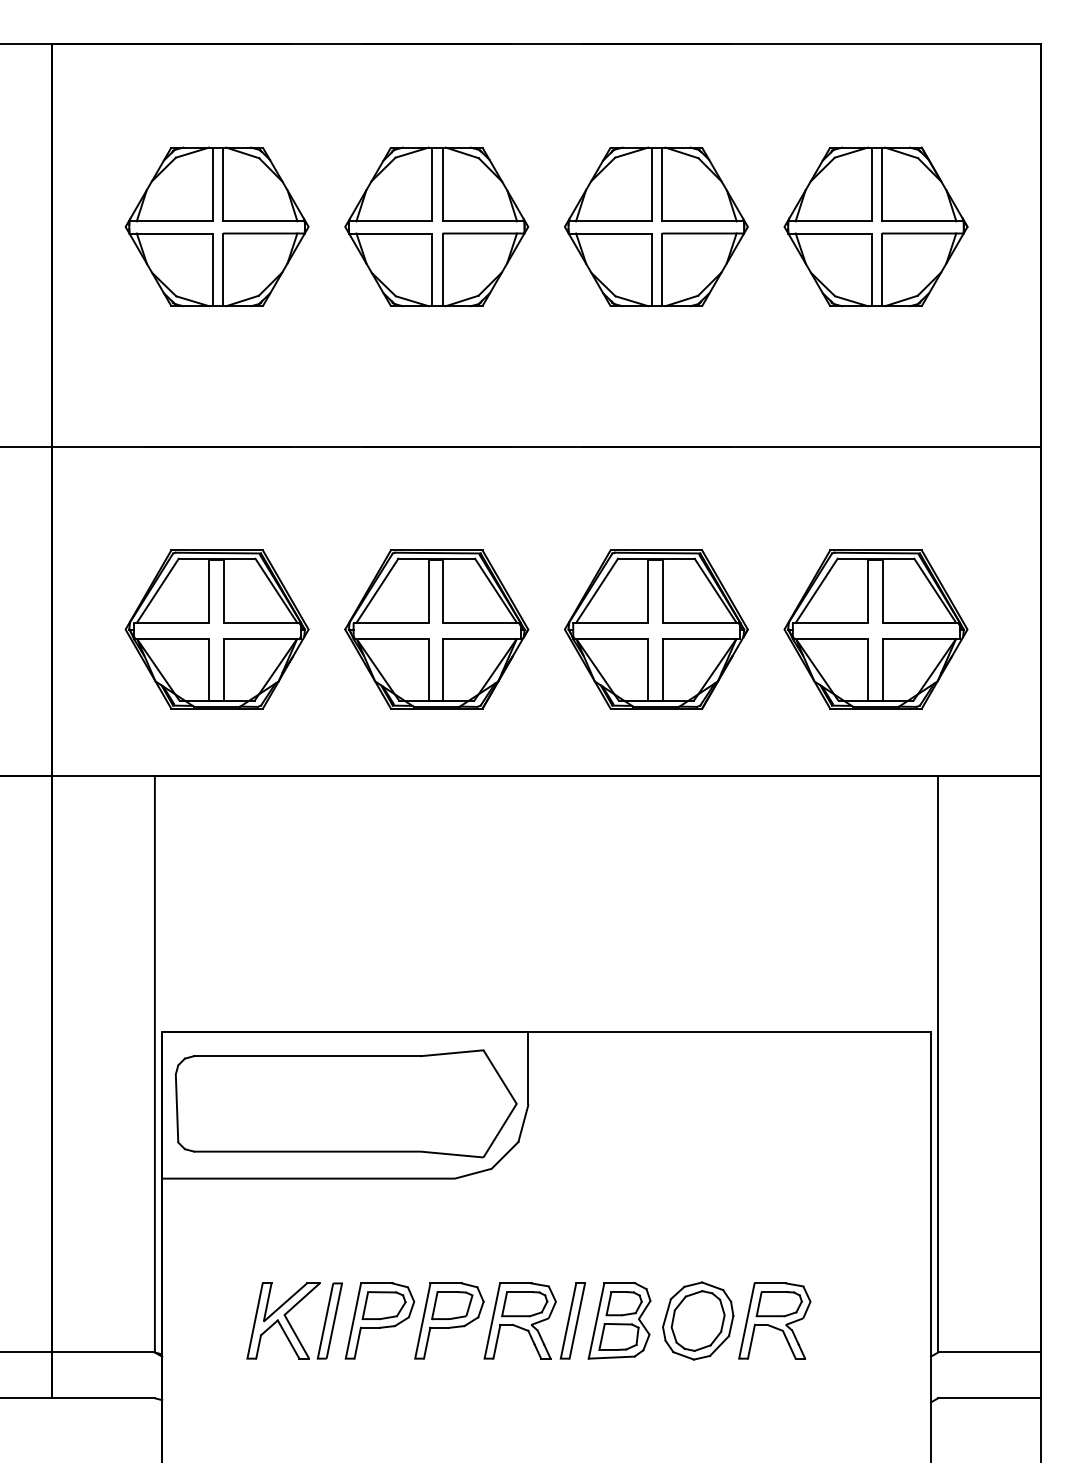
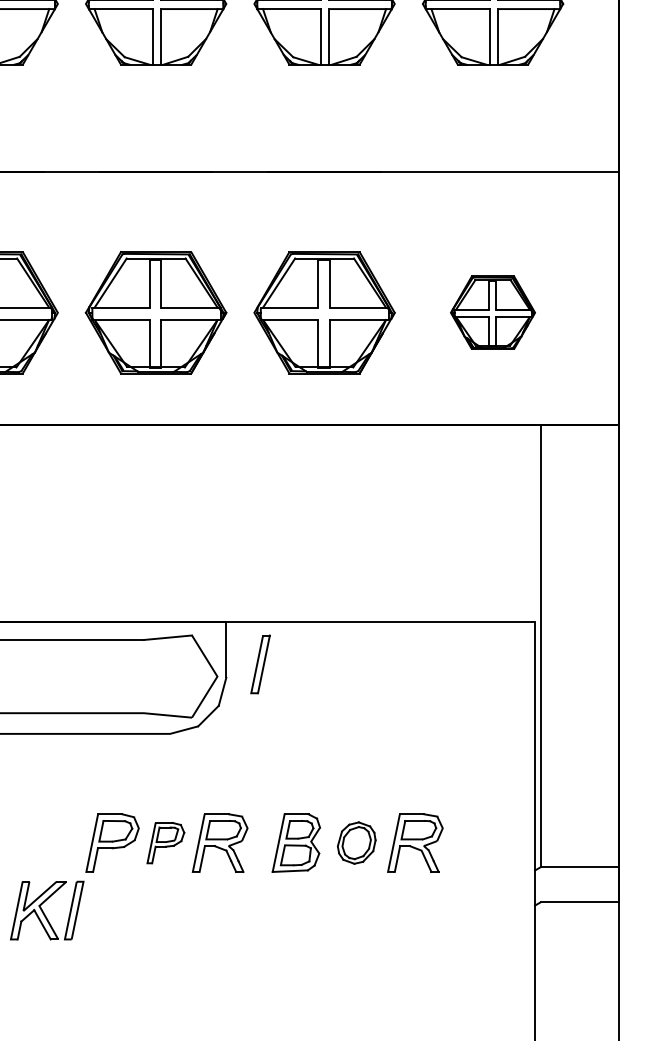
part: (875, 629) -> (492, 312), size x0.6
part: (294, 1320) -> (47, 910), moved
part: (449, 1320) -> (165, 842), size x0.7
part: (572, 1320) -> (260, 664), moved
part: (698, 1320) -> (356, 842), size x0.7

